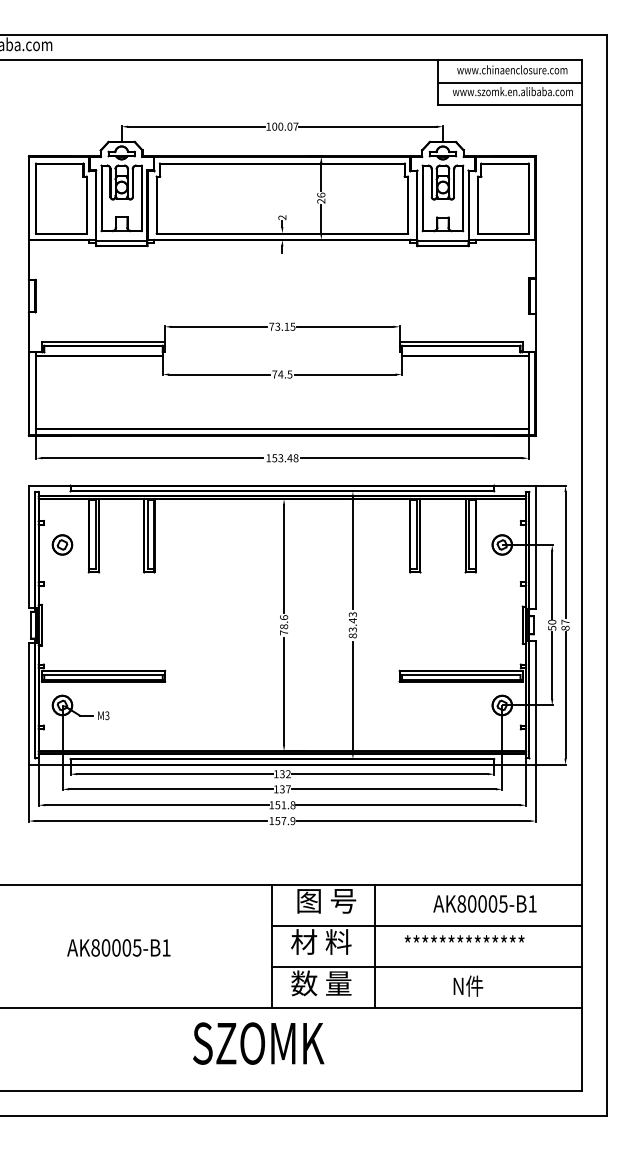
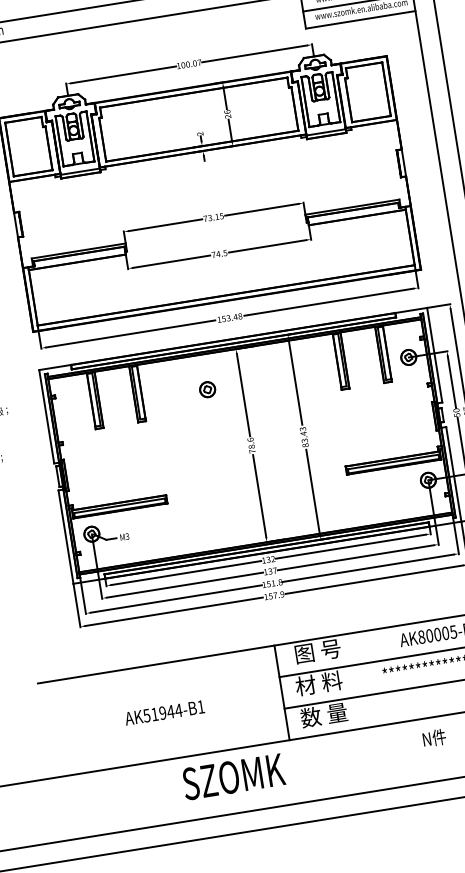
part: (62, 544) -> (207, 389), moved
line: (375, 945) -> (360, 679), removed
text: (116, 947) -> (162, 712), AK80005-B1 -> AK51944-B1
text: (468, 985) -> (434, 737), moved
text: (258, 1043) -> (233, 776), moved

